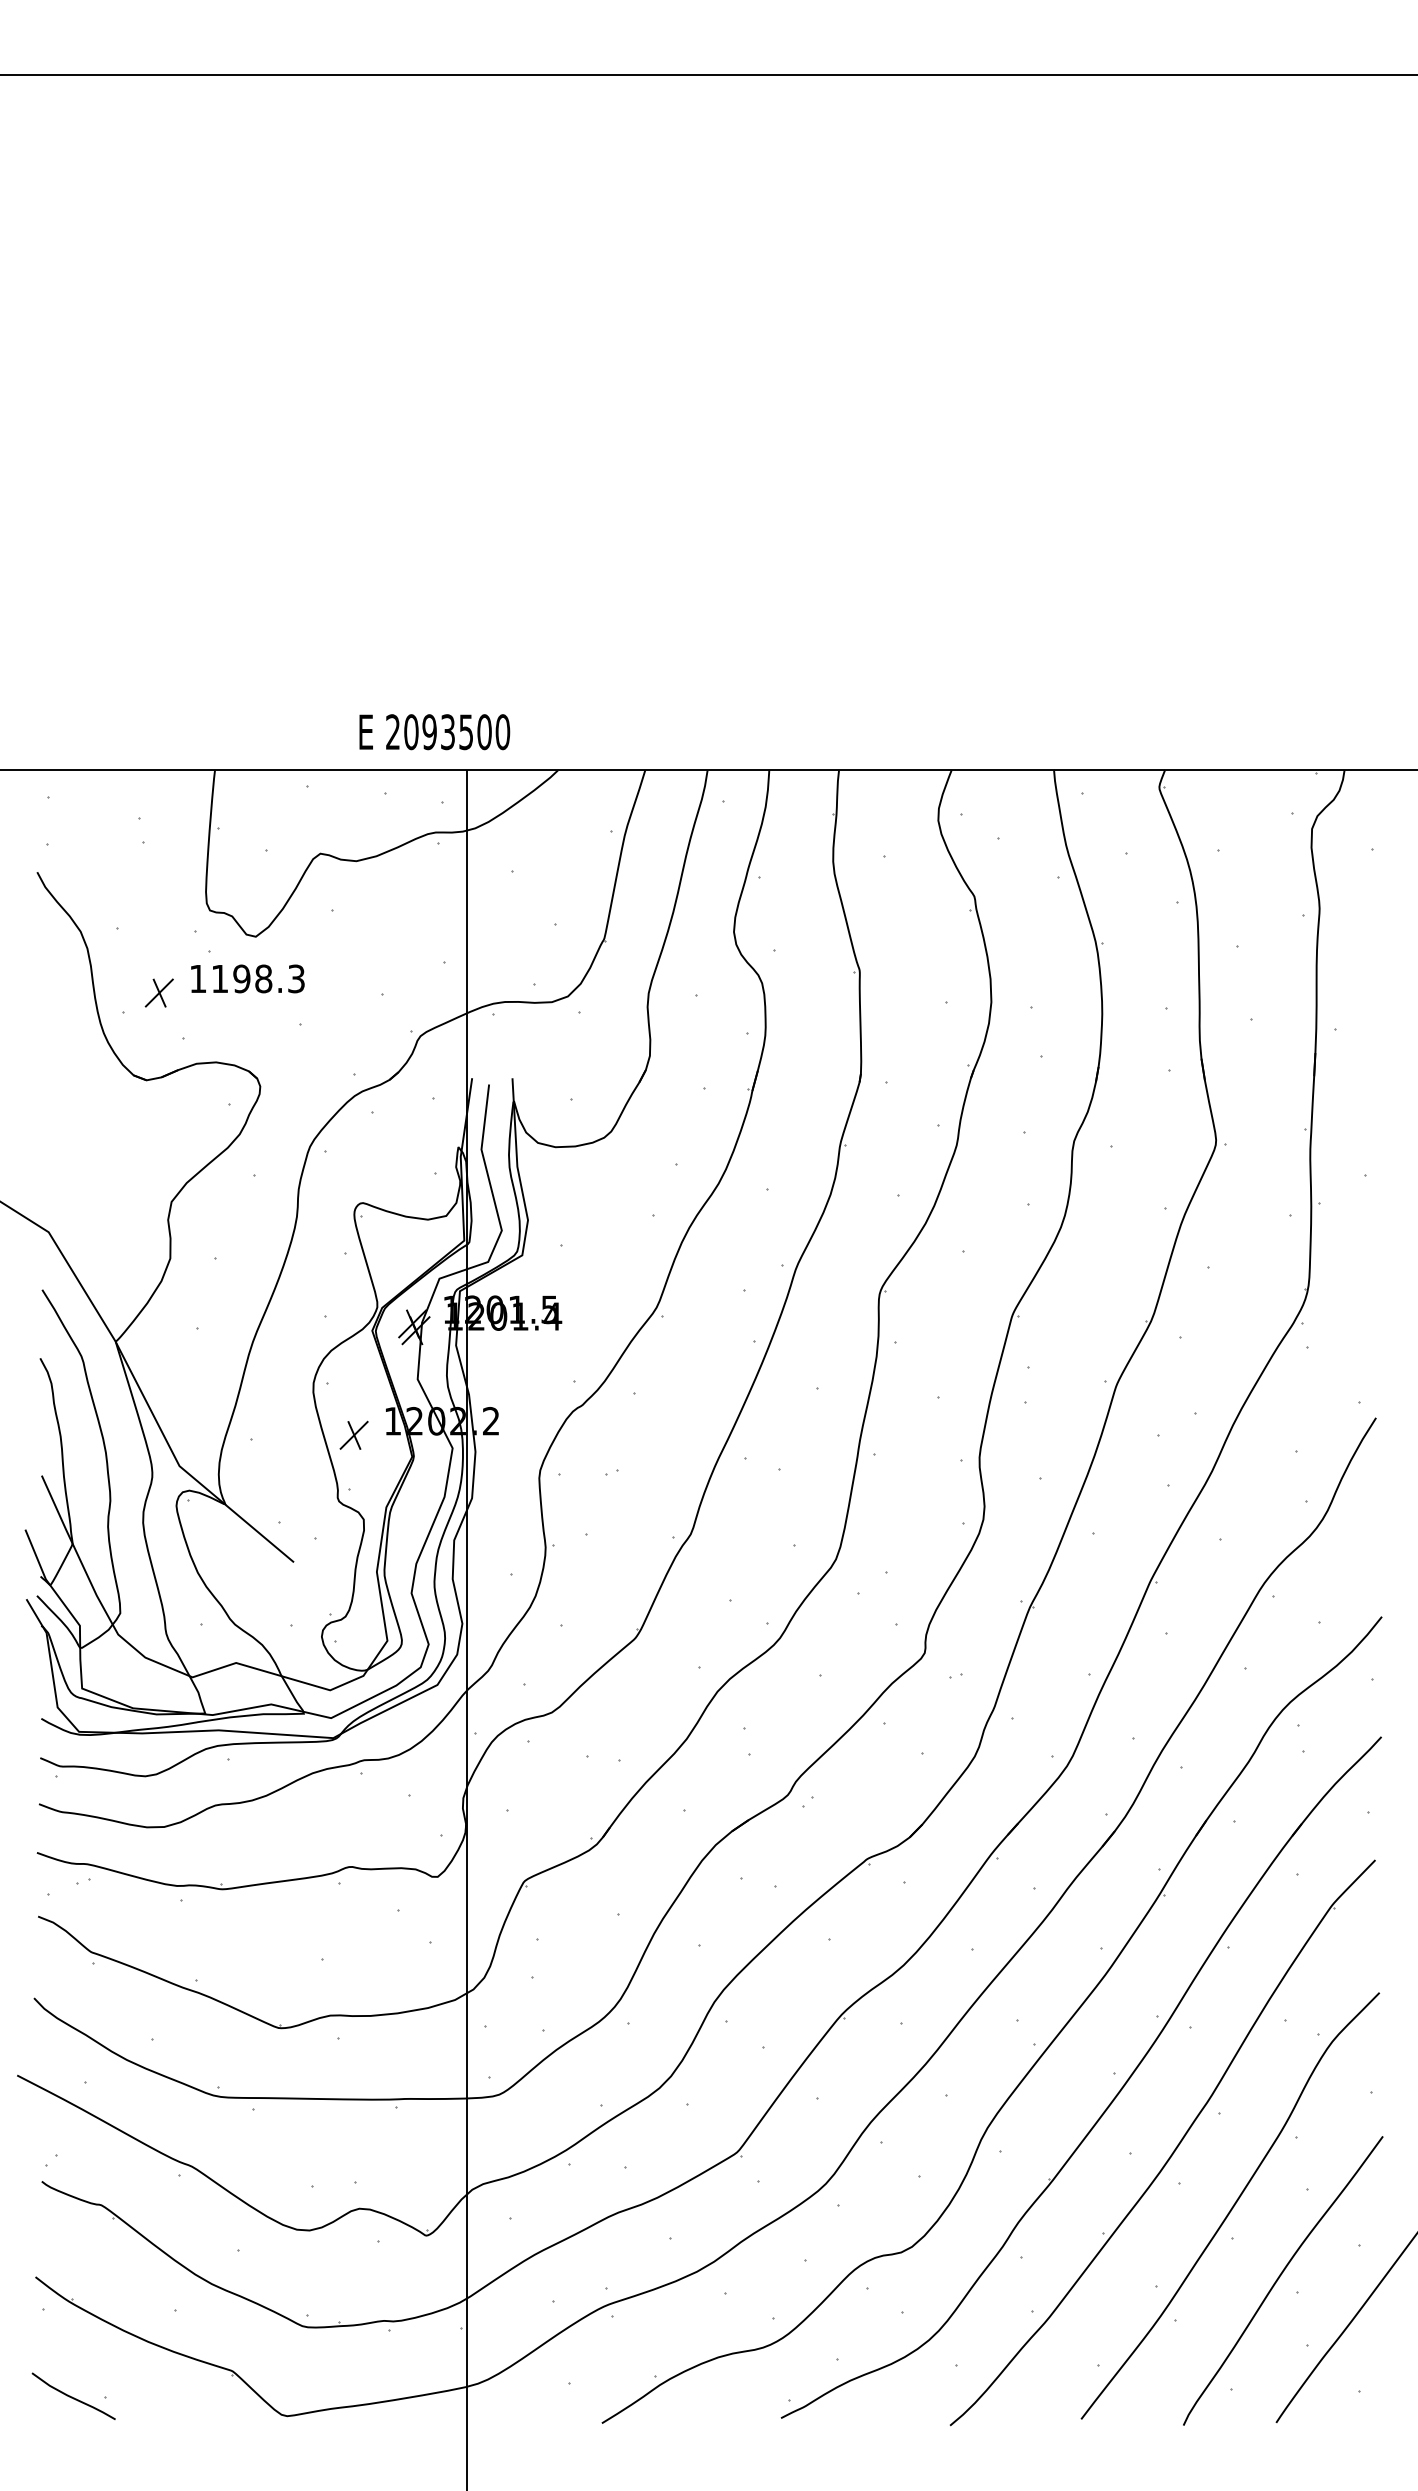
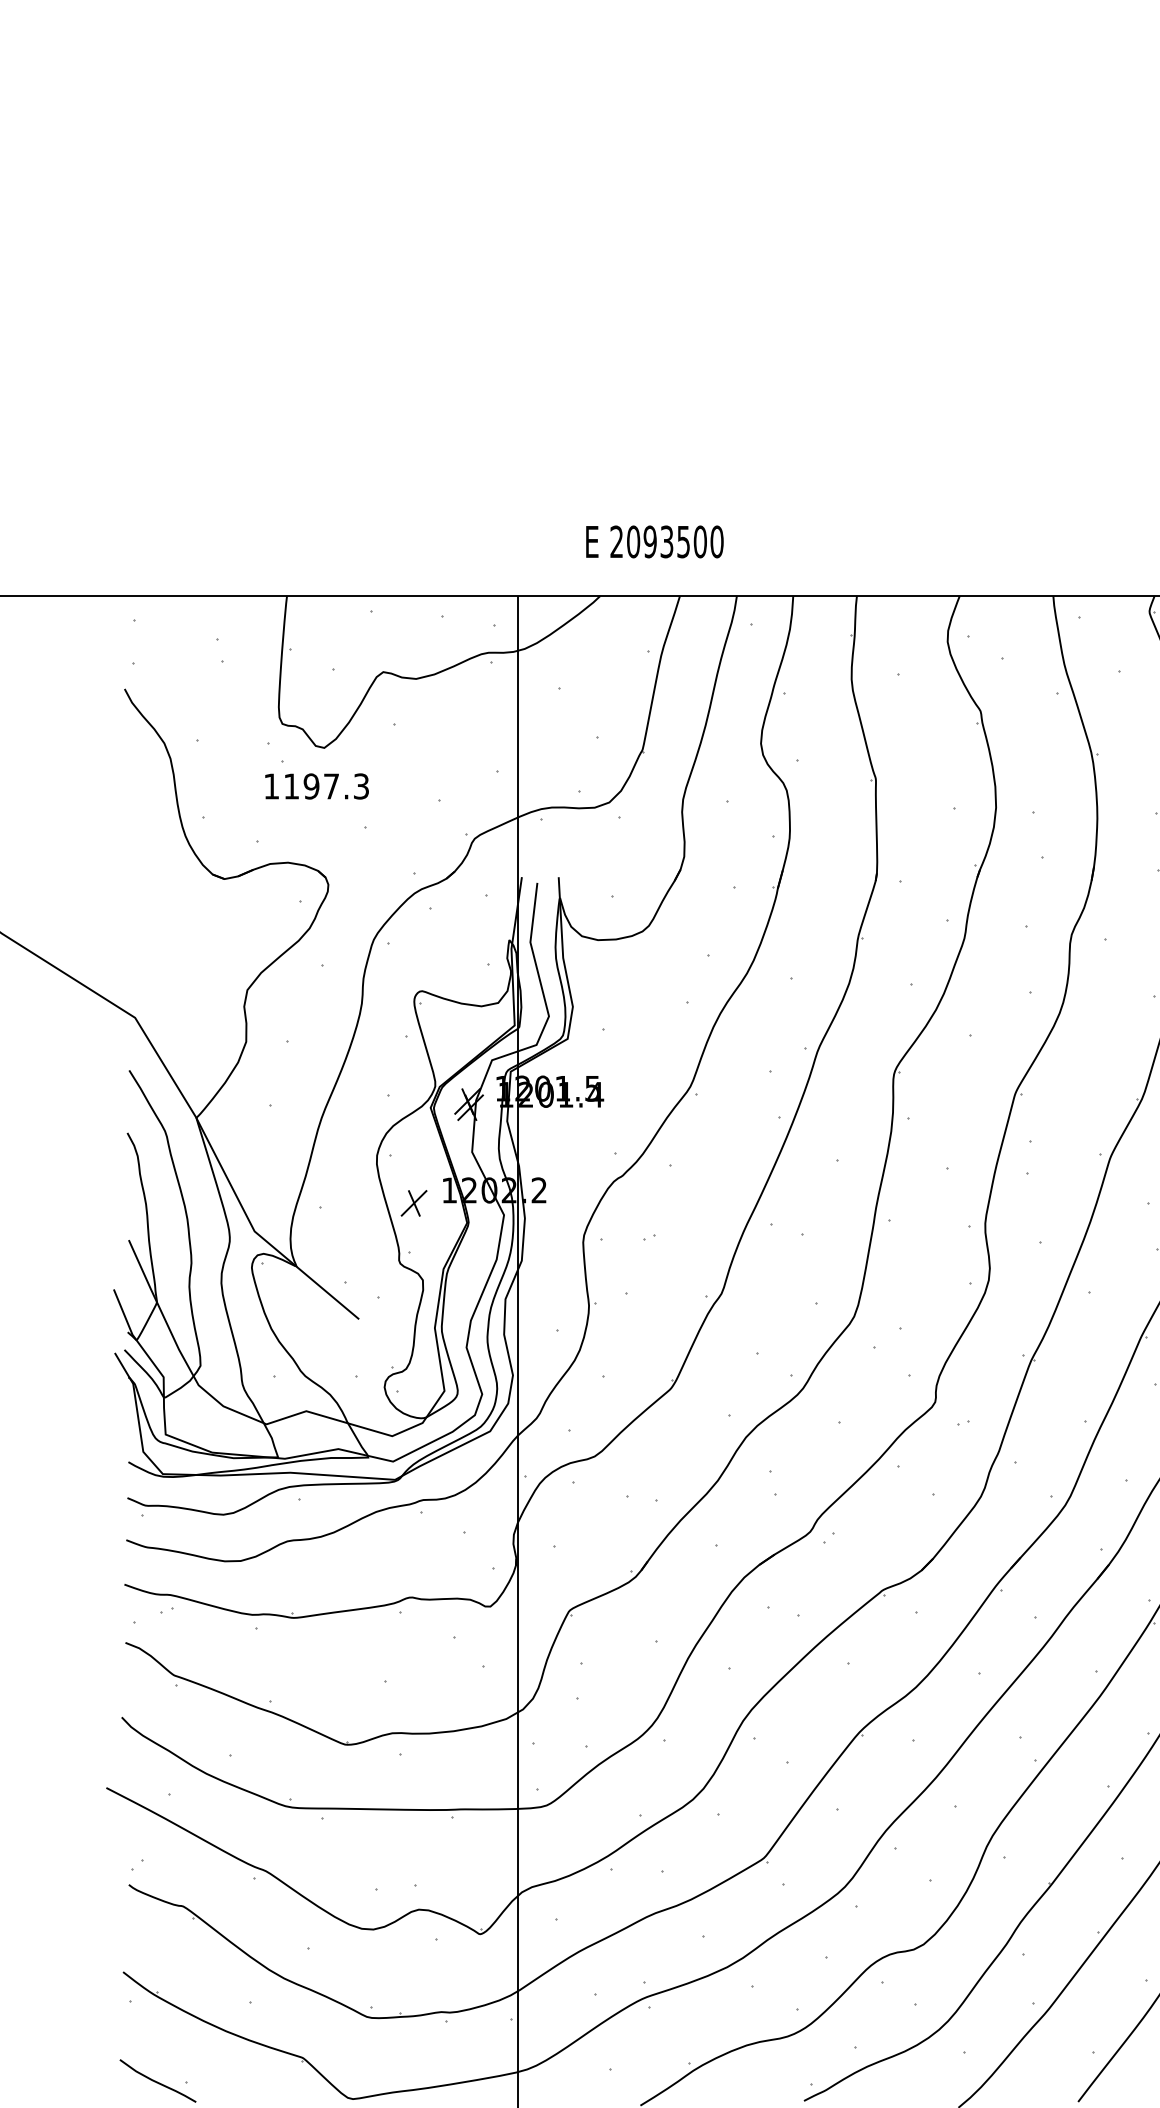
text: (434, 732) -> (654, 542), moved
text: (263, 978) -> (331, 786), 1198.3 -> 1197.3
part: (158, 992) -> (235, 798), removed

